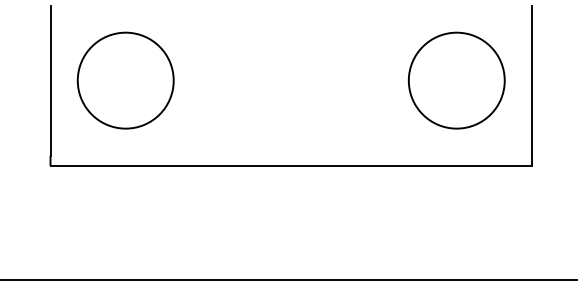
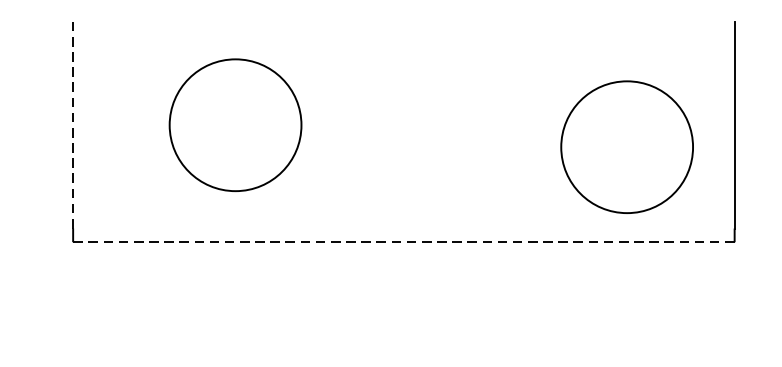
line: (50, 80) -> (73, 125), solid -> dashed
circle: (125, 80) -> (235, 125), moved
circle: (456, 80) -> (626, 147), moved
line: (291, 165) -> (404, 241), solid -> dashed

